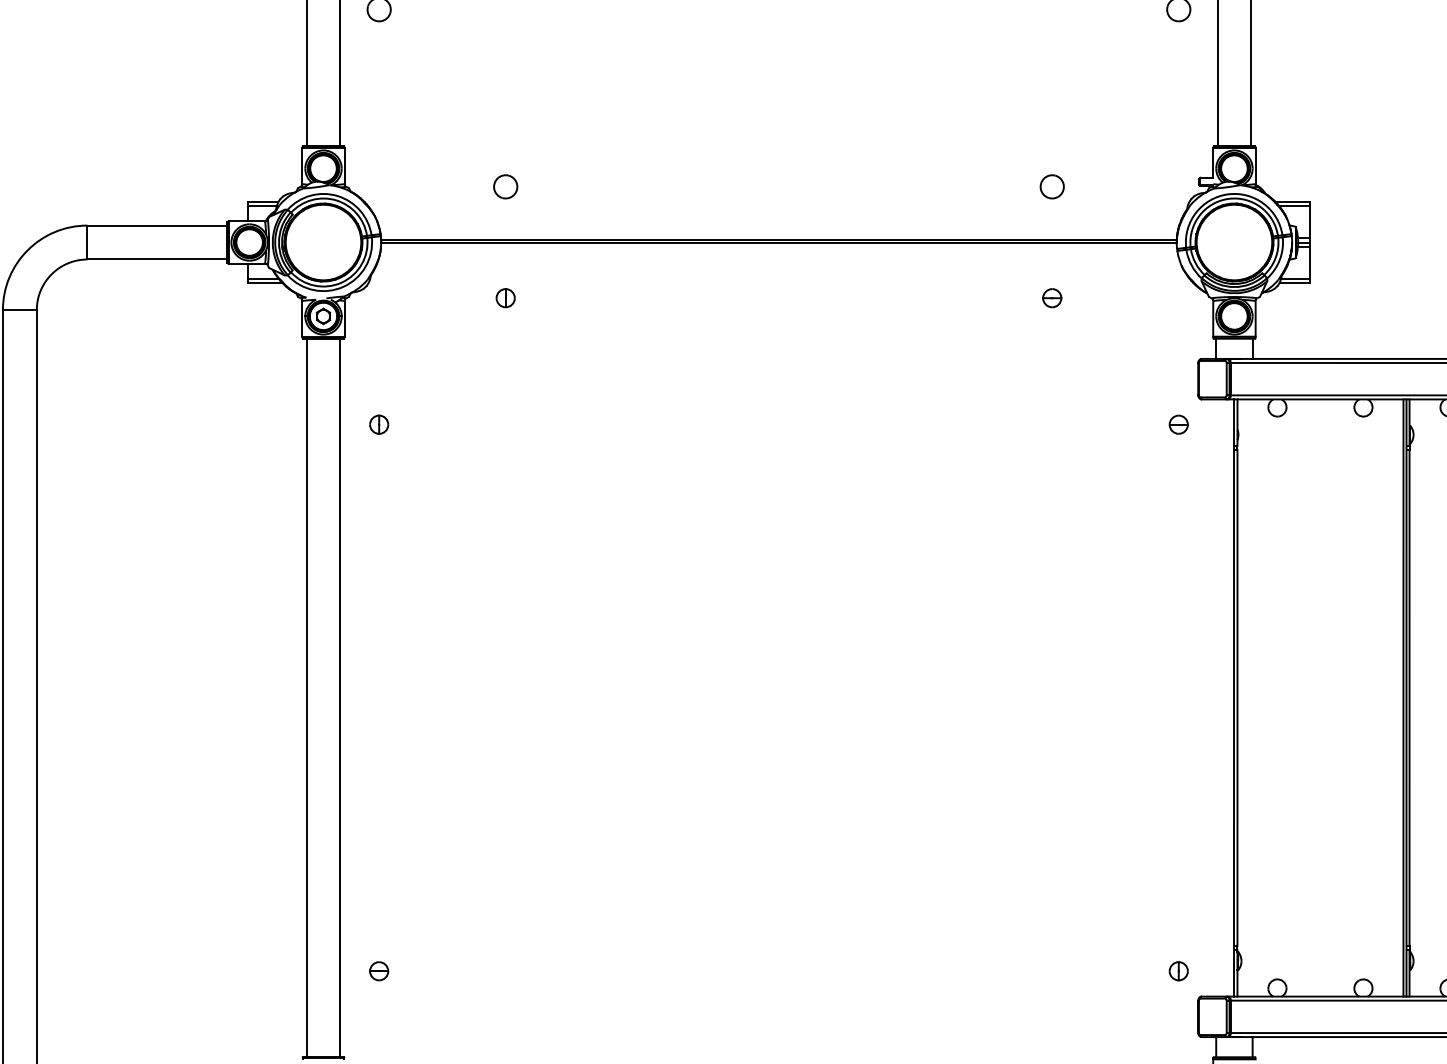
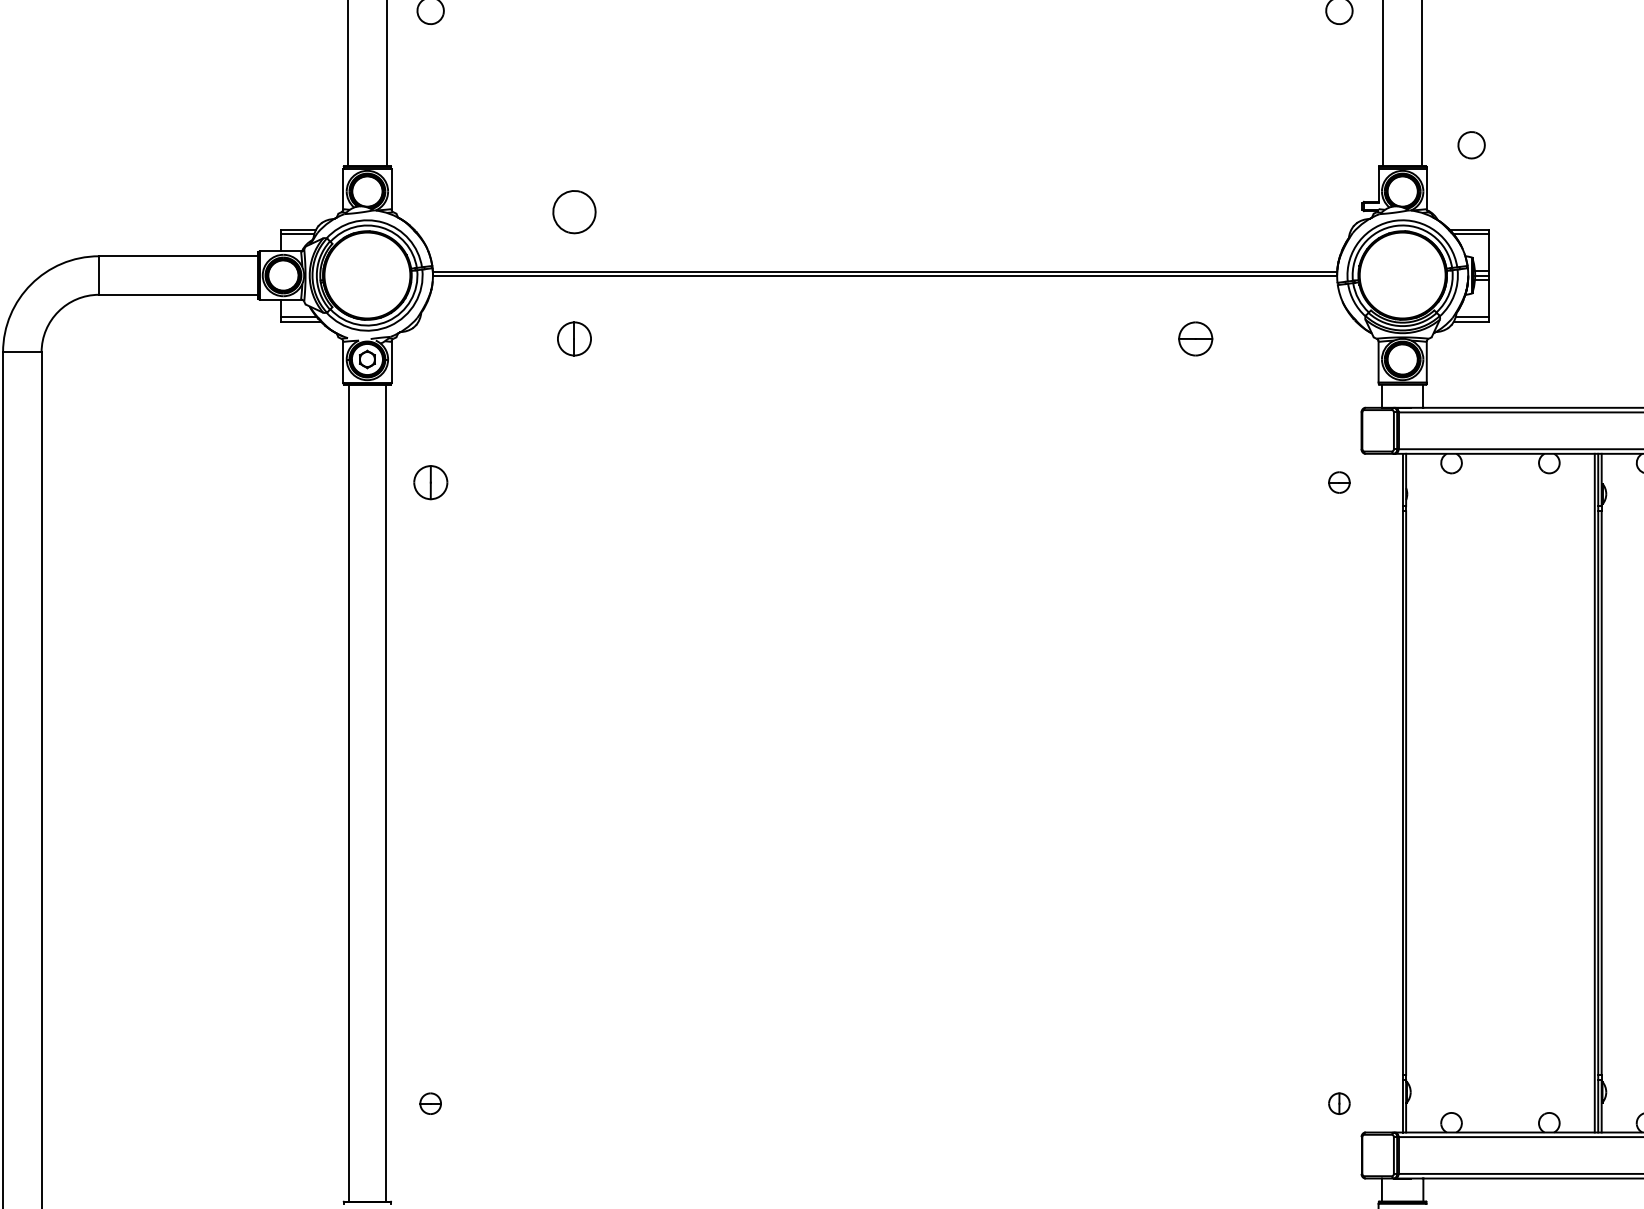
part: (505, 187) -> (574, 212), size x1.6
part: (1052, 187) -> (1471, 145), moved
part: (505, 297) -> (574, 338), size x1.6
part: (1052, 297) -> (1195, 338), size x1.6
part: (379, 424) -> (430, 482), size x1.6

